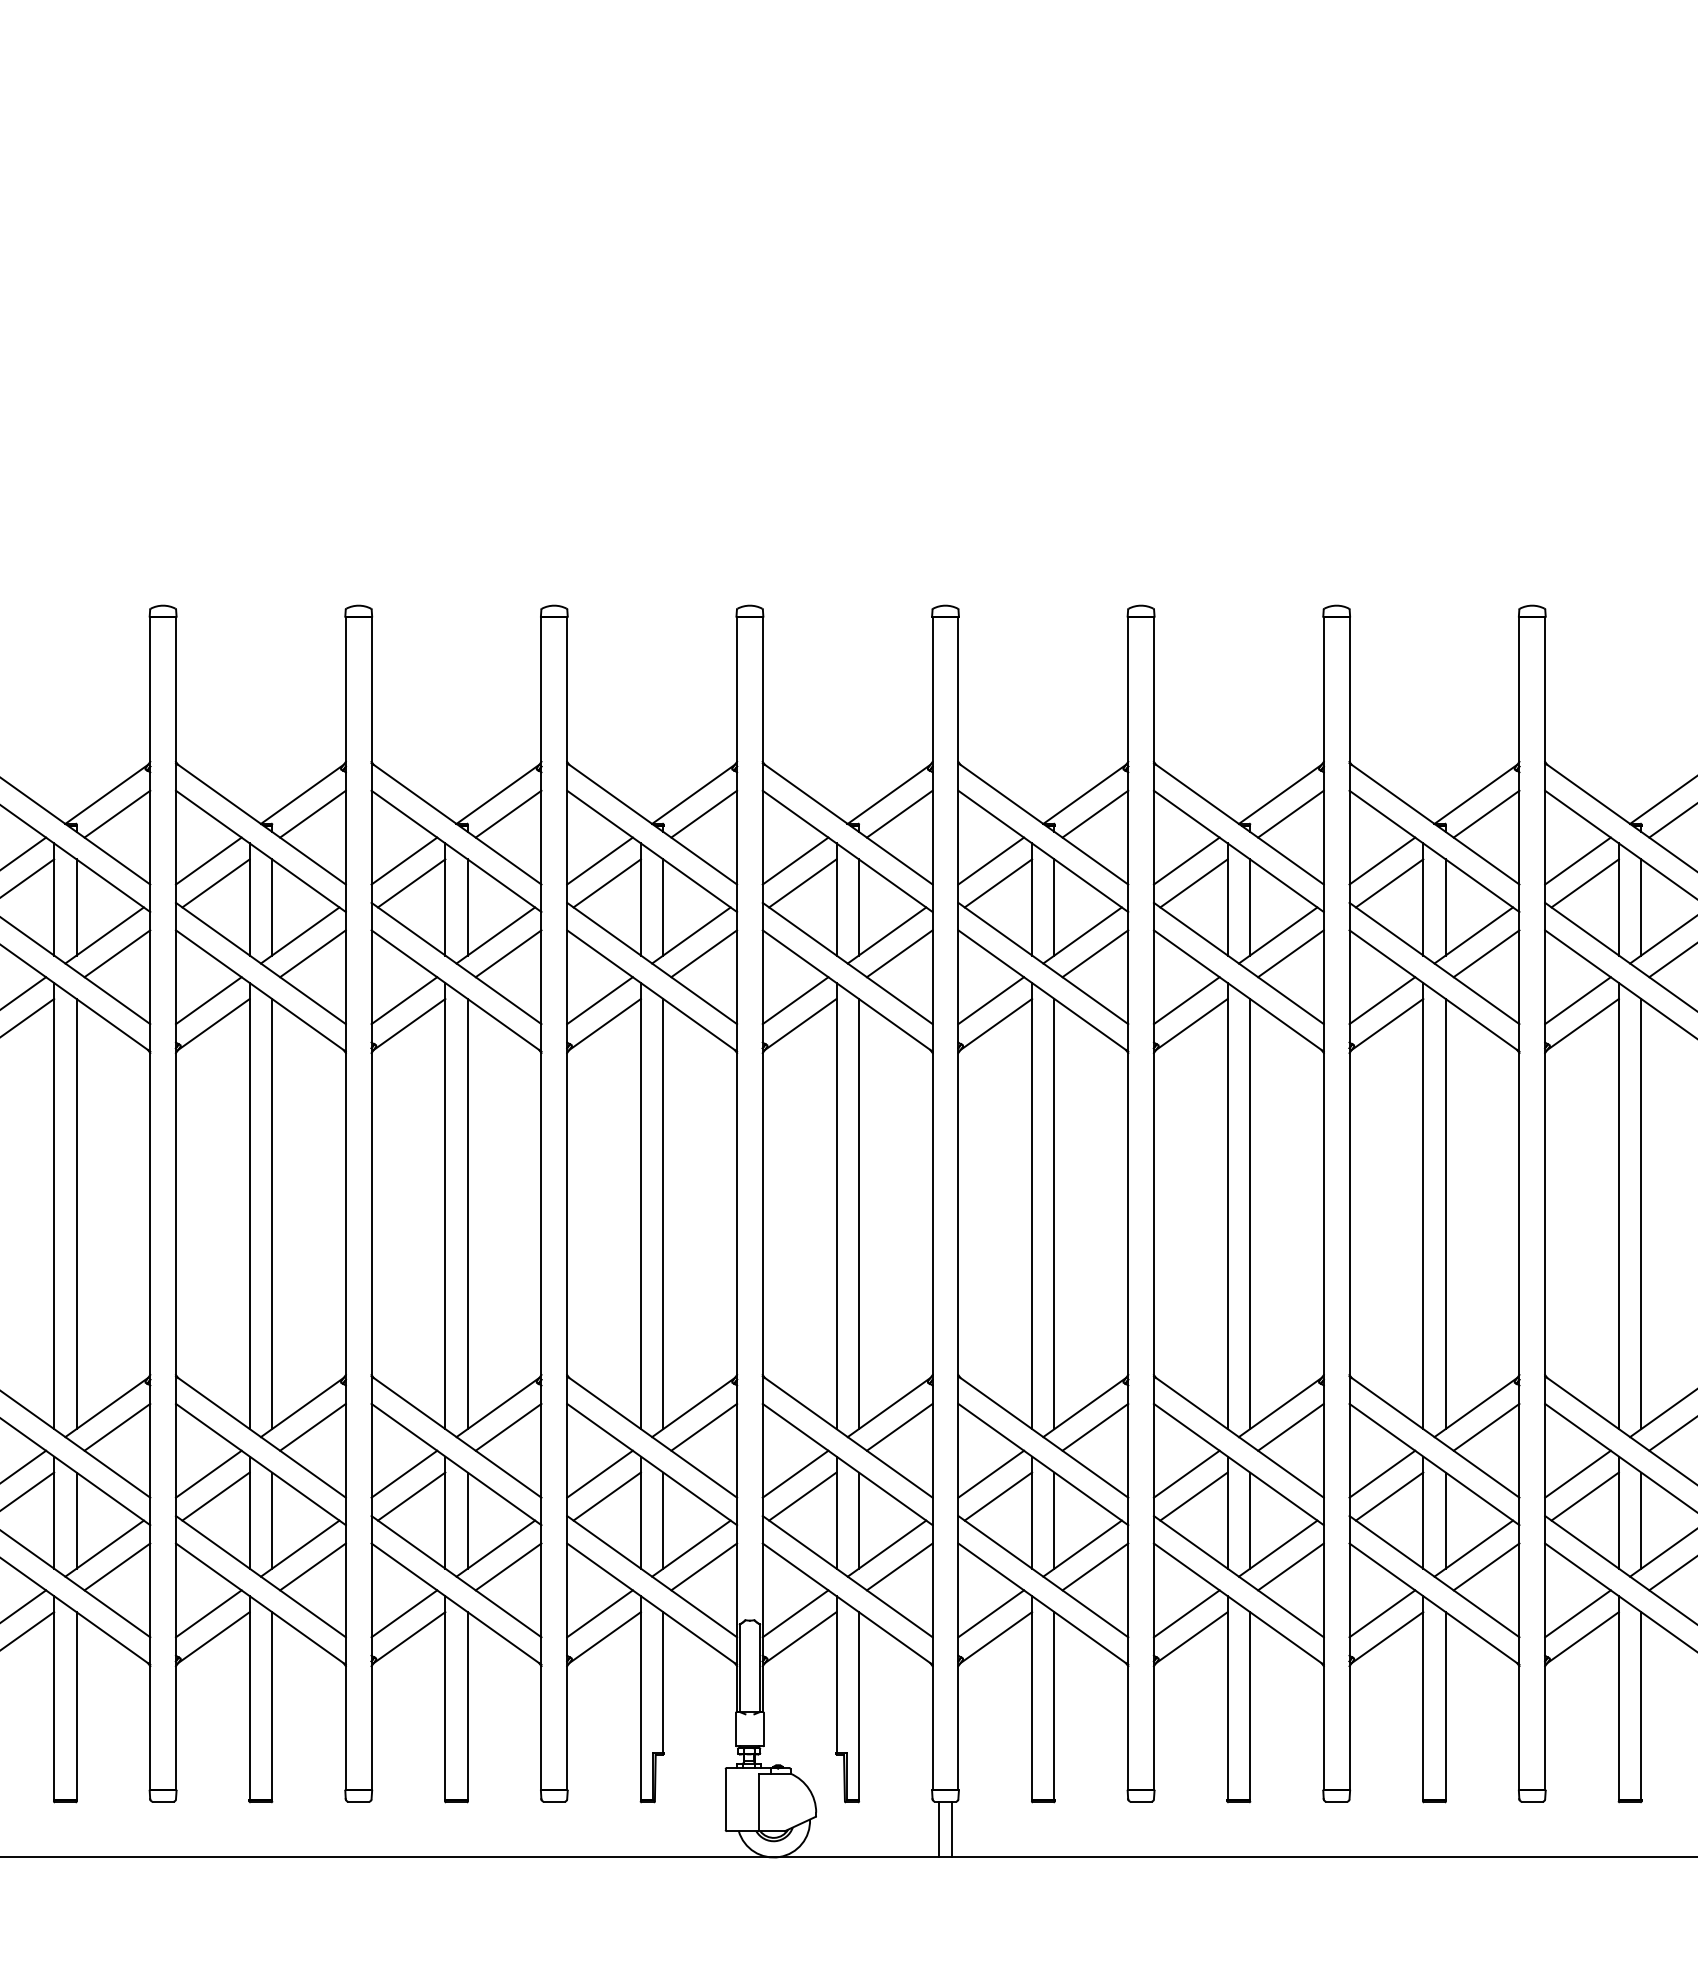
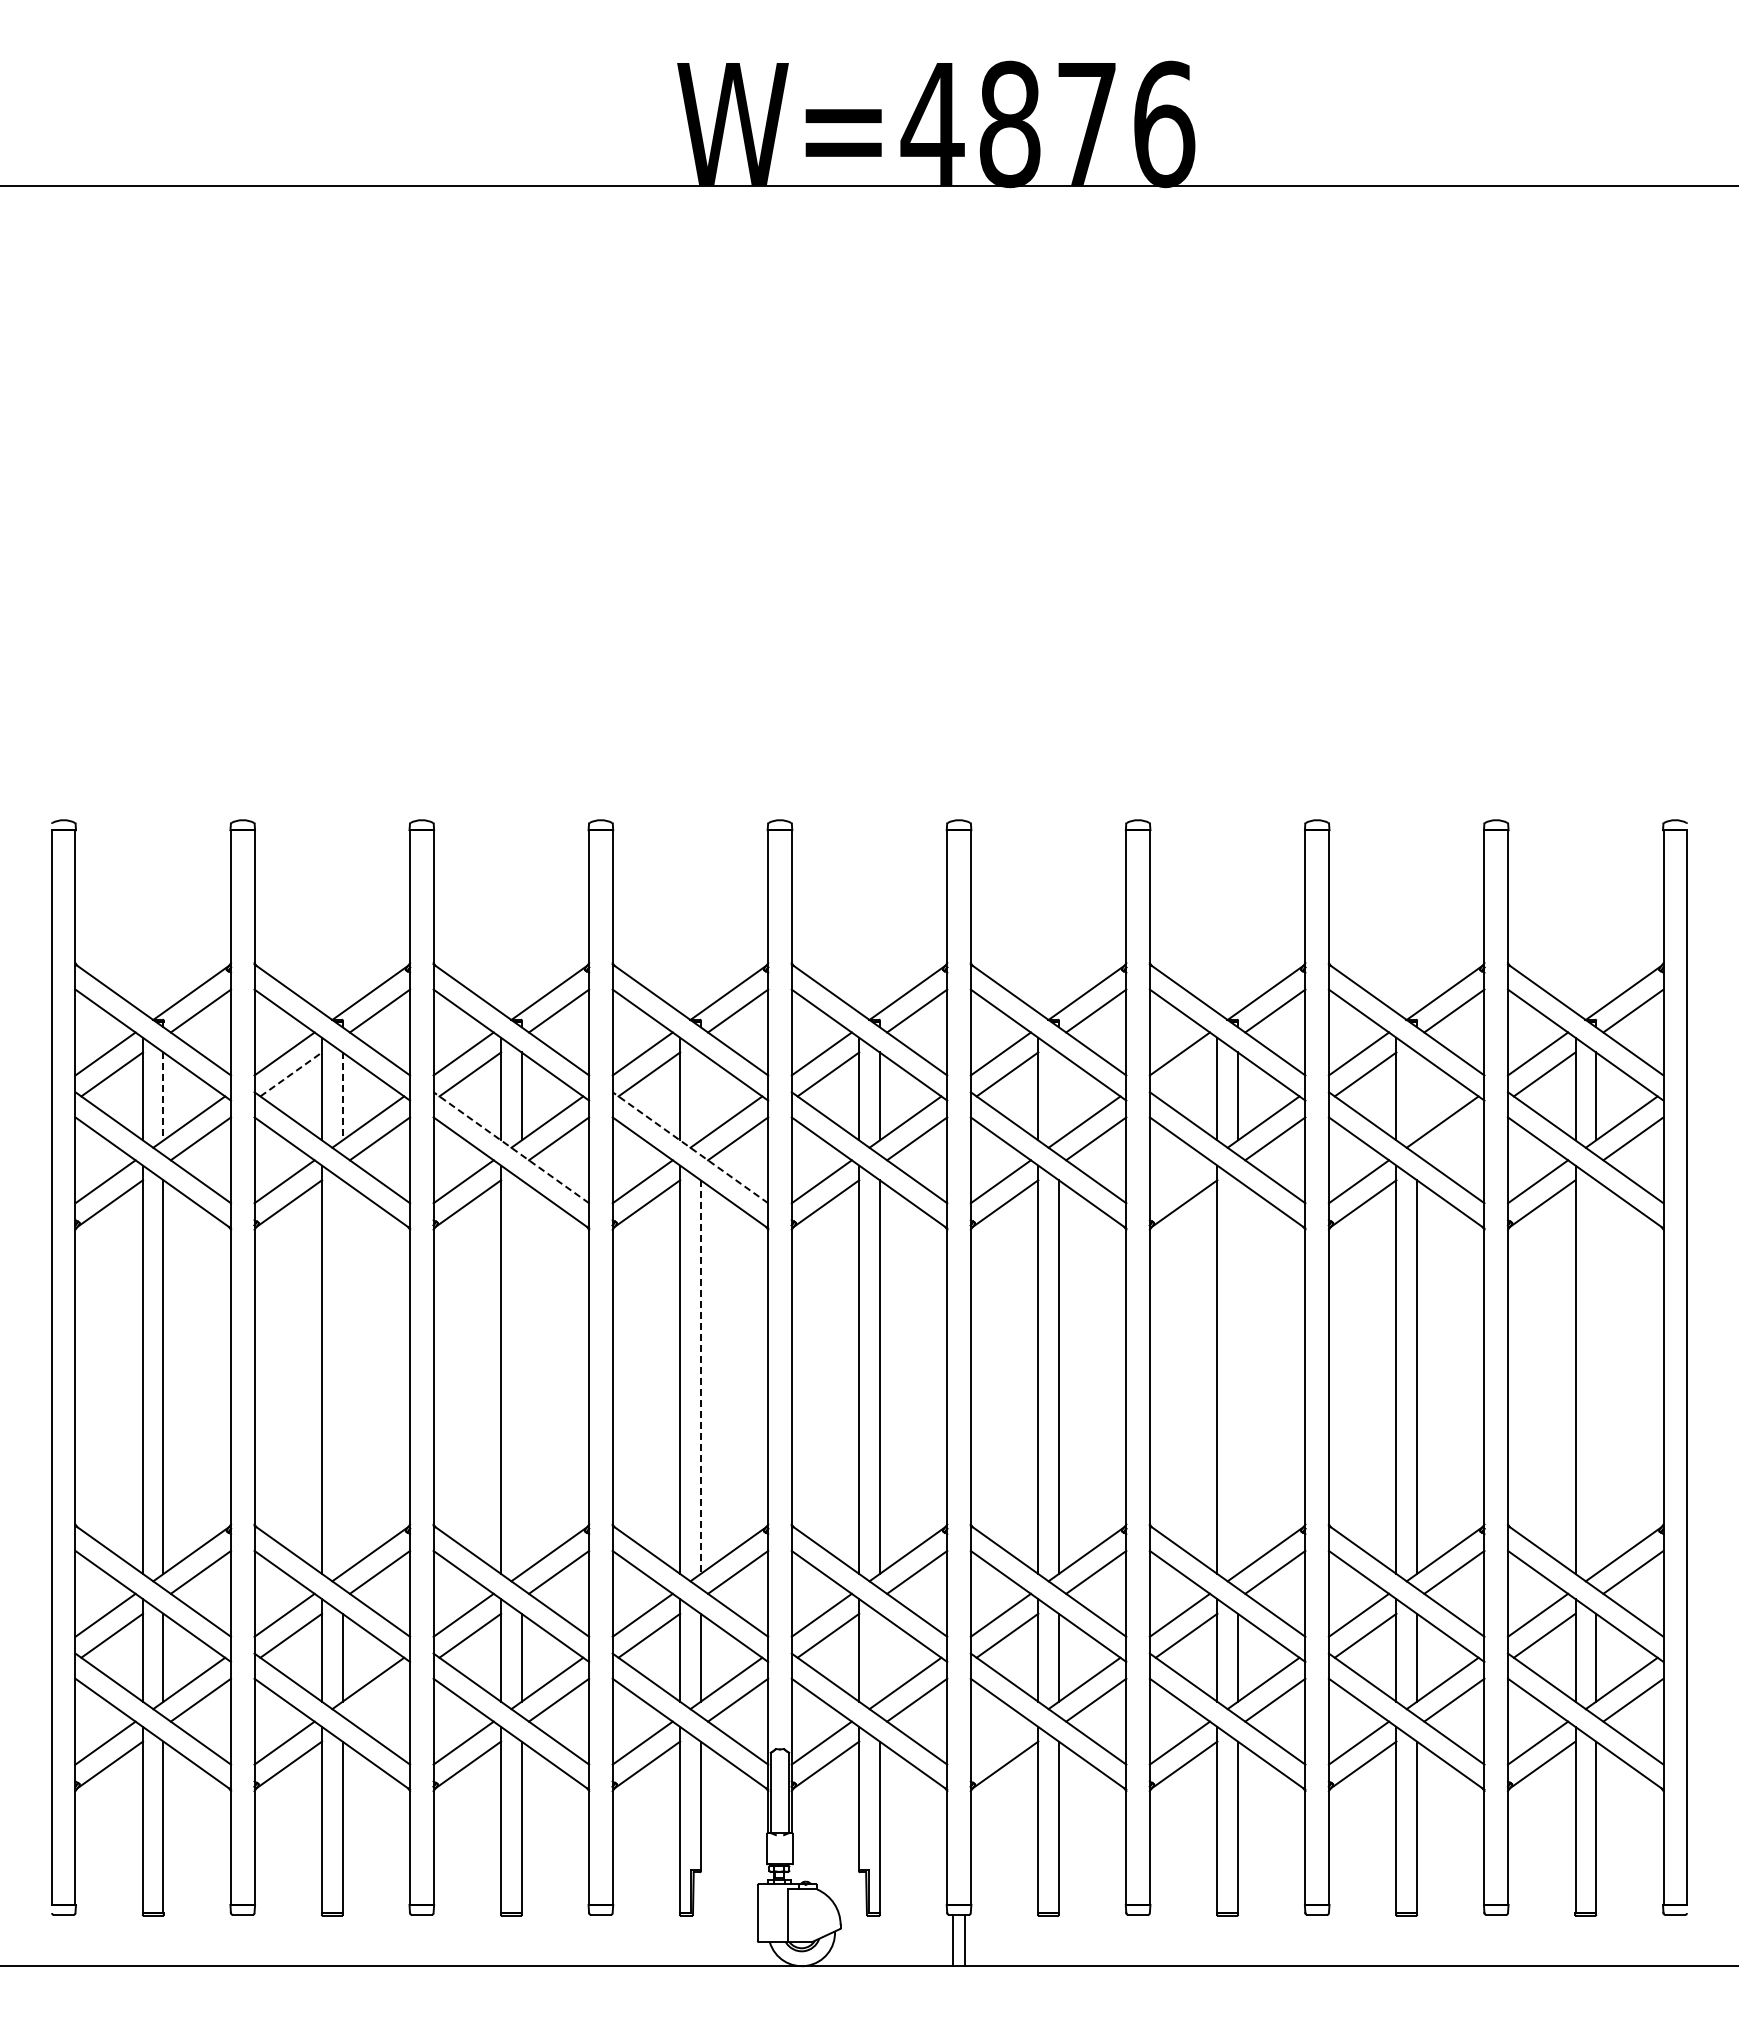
line: (216, 883) -> (291, 1074), solid -> dashed
line: (1193, 883) -> (1186, 1074), removed
line: (76, 907) -> (163, 1096), solid -> dashed
line: (272, 907) -> (342, 1096), solid -> dashed
line: (663, 907) -> (700, 1096), removed
line: (1054, 907) -> (1058, 1096), removed
line: (1445, 907) -> (1416, 1096), removed
line: (1486, 953) -> (1454, 1138), removed
line: (456, 963) -> (511, 1147), solid -> dashed
line: (652, 963) -> (690, 1147), solid -> dashed
line: (1186, 1000) -> (1179, 1181), removed
line: (272, 1213) -> (342, 1376), removed
line: (467, 1213) -> (521, 1376), removed
line: (1249, 1213) -> (1237, 1376), removed
line: (1641, 1213) -> (1596, 1376), removed
line: (663, 1214) -> (700, 1377), solid -> dashed
line: (858, 1520) -> (879, 1657), removed
line: (312, 1566) -> (379, 1699), removed
line: (990, 1613) -> (1000, 1742), removed

